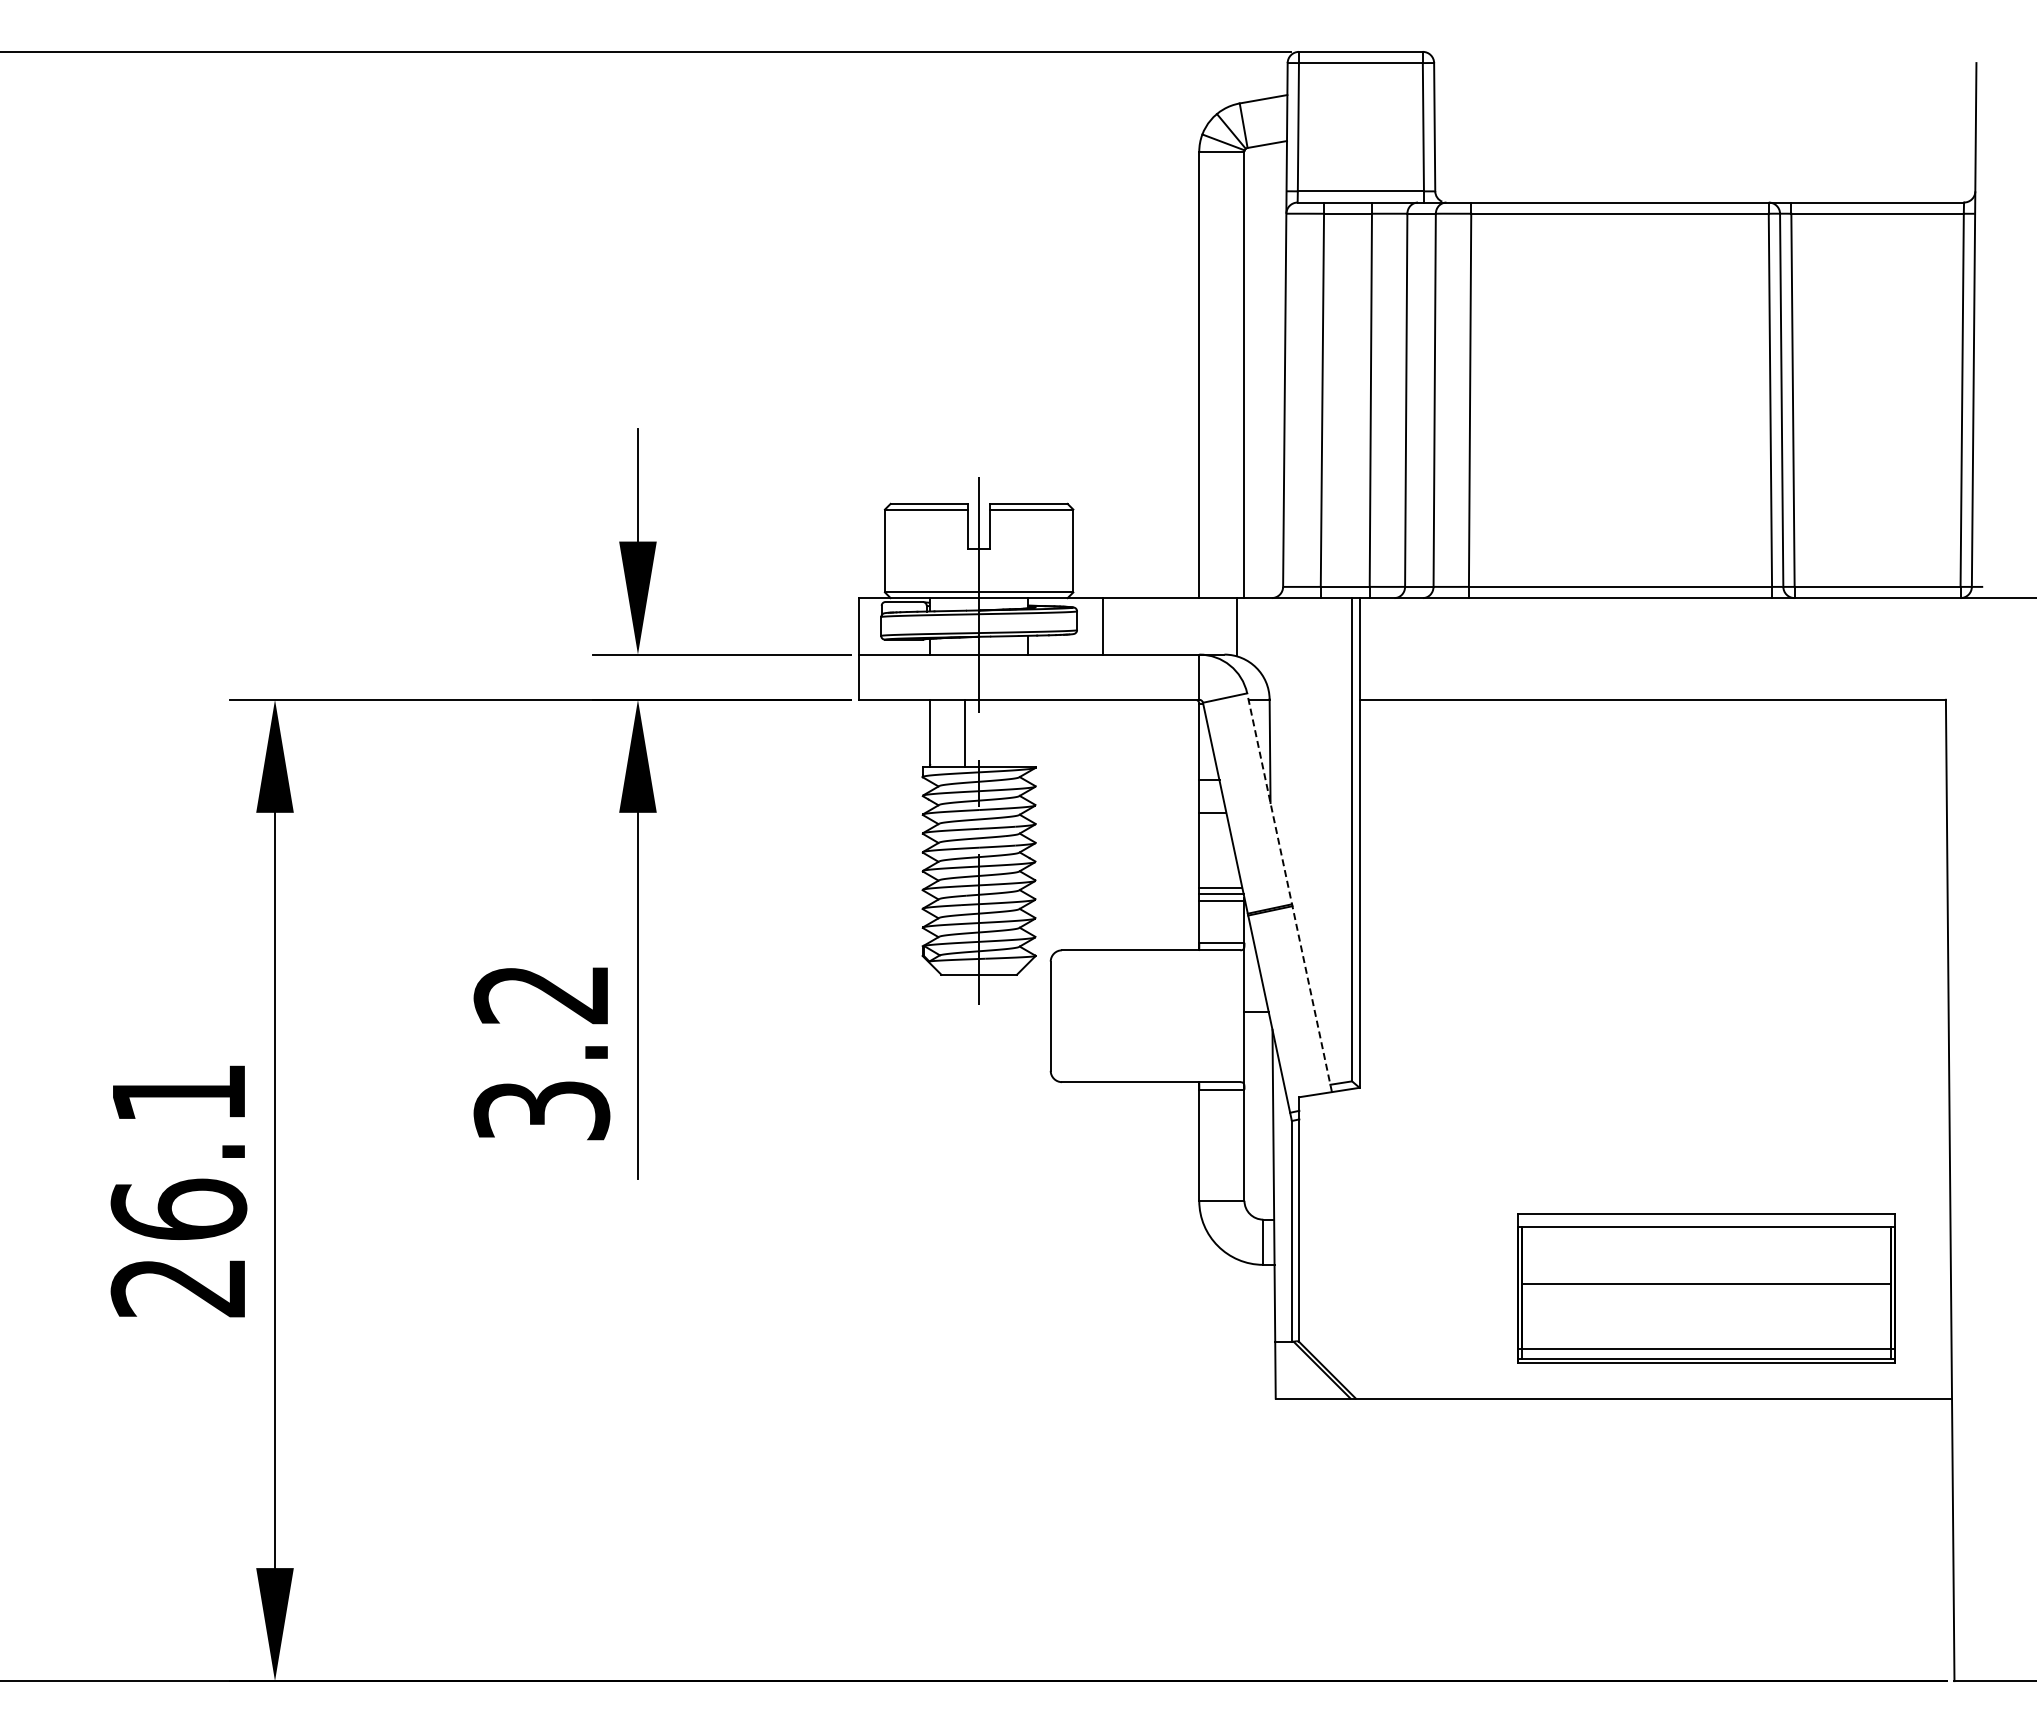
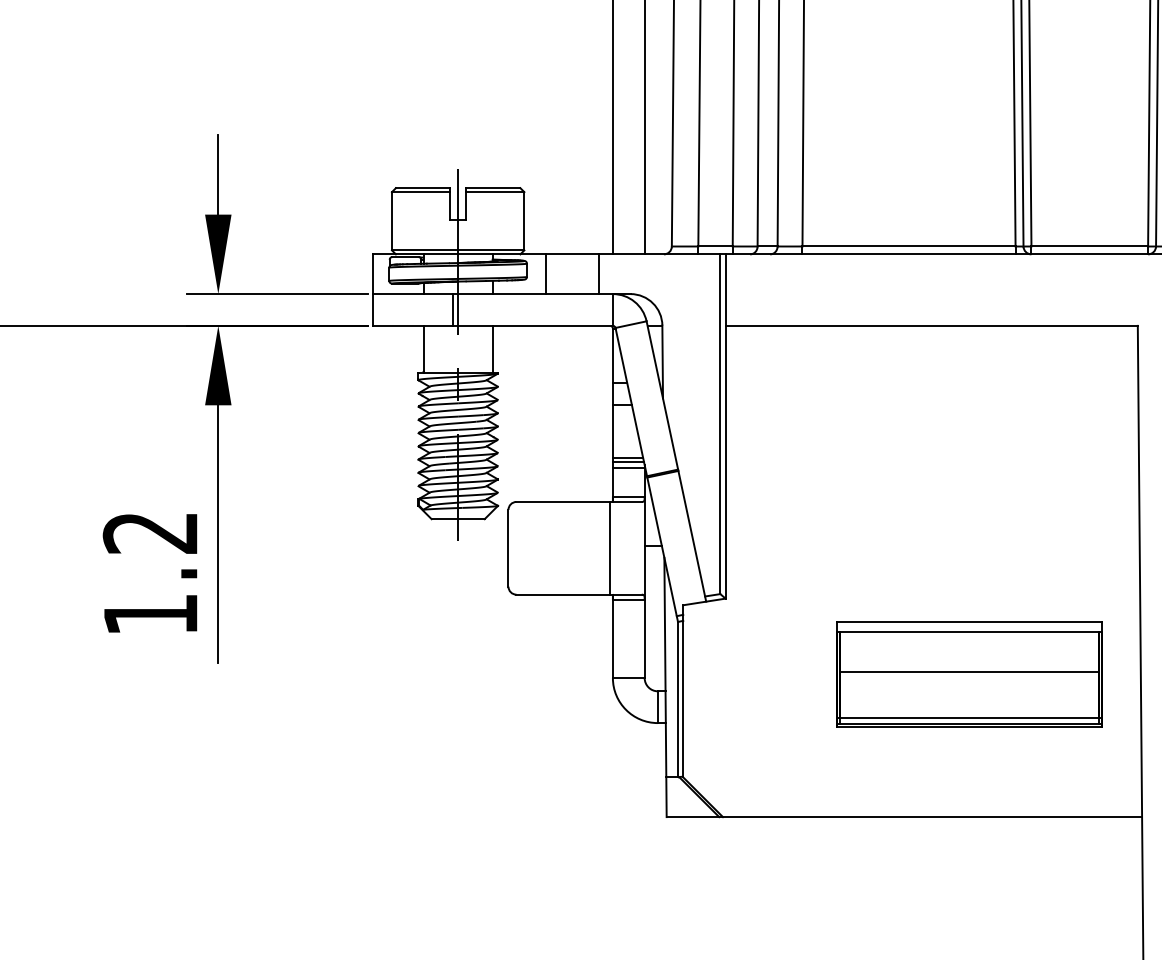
line: (1236, 626) -> (598, 274), moved
line: (971, 676) -> (452, 309), added
line: (965, 733) -> (492, 349), moved
line: (1289, 892) -> (676, 461), dashed -> solid
line: (1195, 1016) -> (610, 548), added
text: (541, 1110) -> (150, 614), 3.2 -> 1.2
part: (1706, 1288) -> (969, 675), moved

